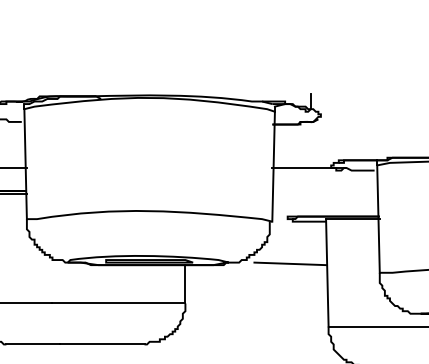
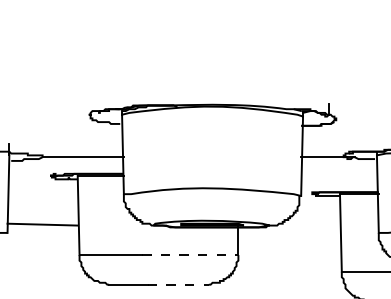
line: (289, 263) -> (313, 226), removed
line: (119, 304) -> (190, 255), solid -> dashed
line: (102, 344) -> (178, 284), solid -> dashed

